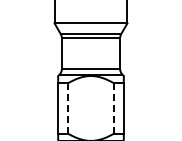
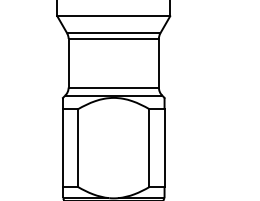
line: (114, 107) -> (150, 146), dashed -> solid
line: (67, 108) -> (77, 148), dashed -> solid

